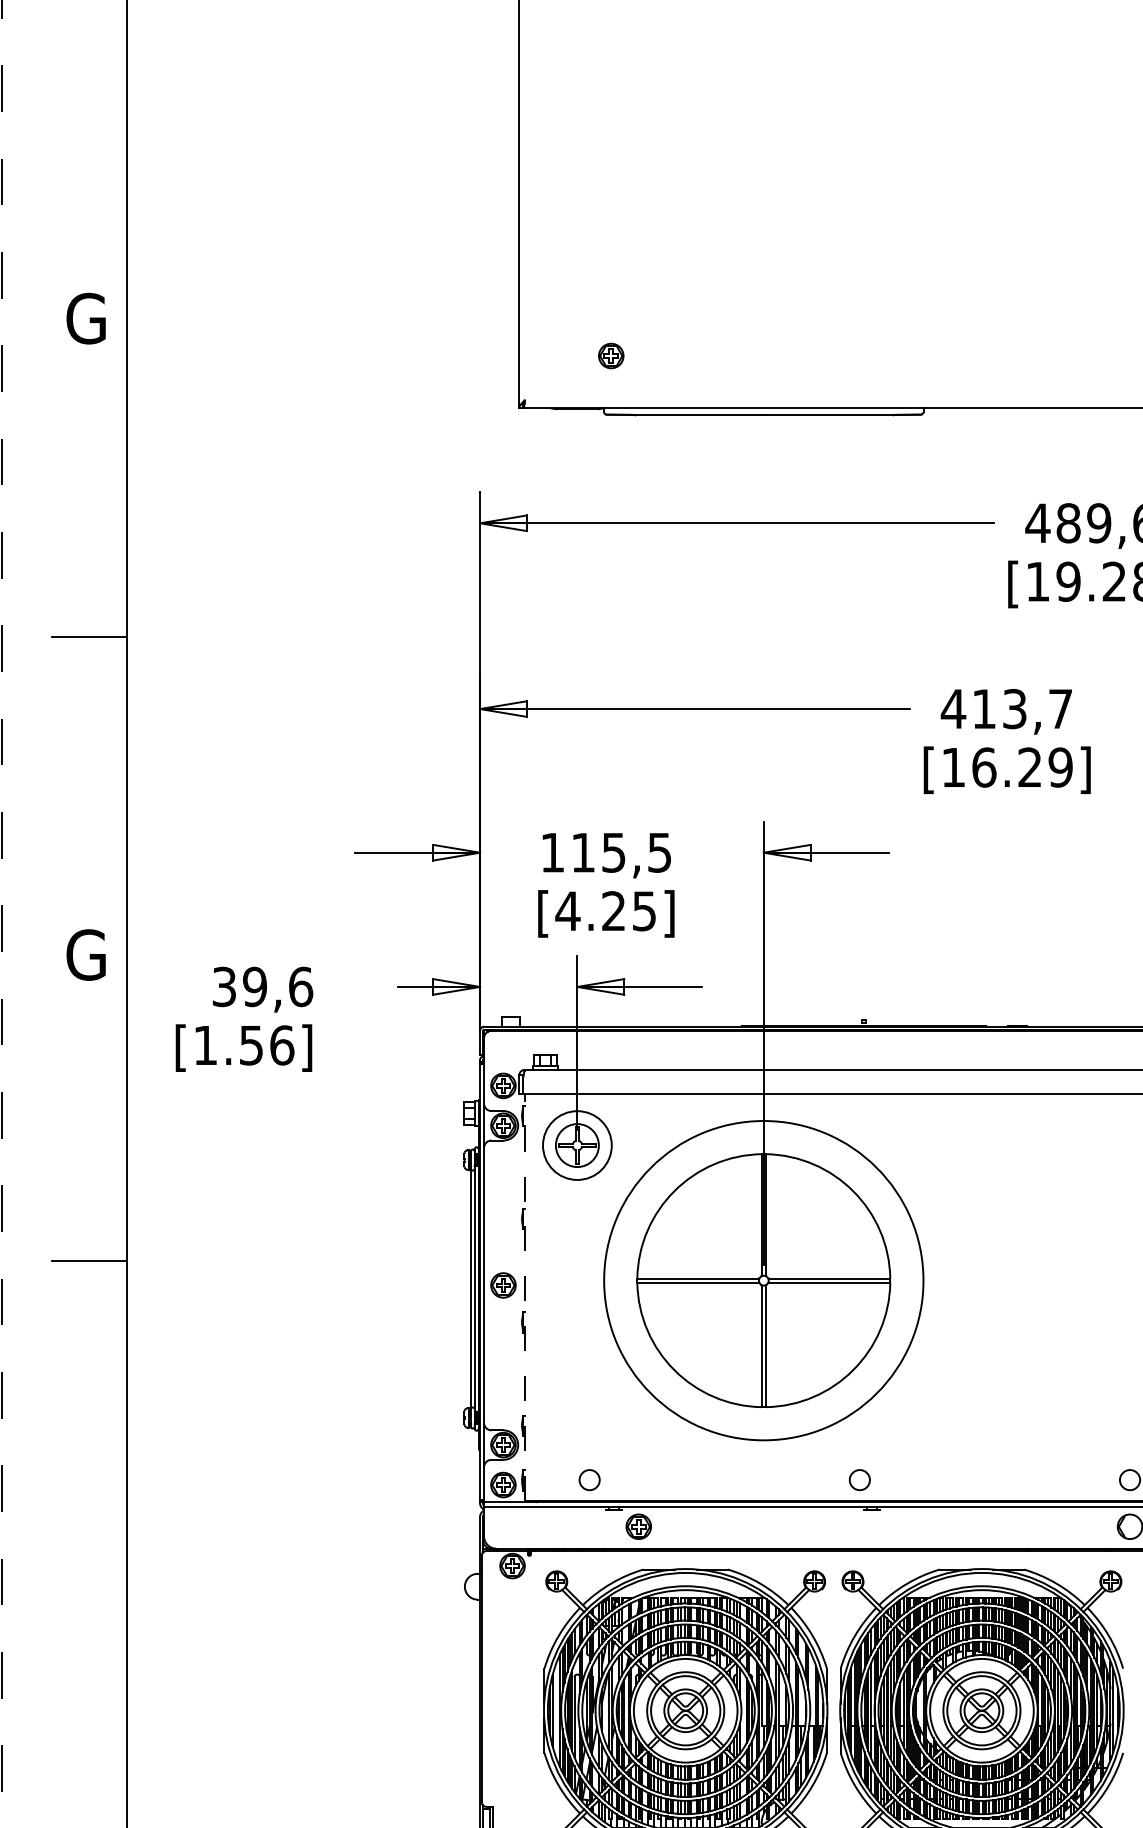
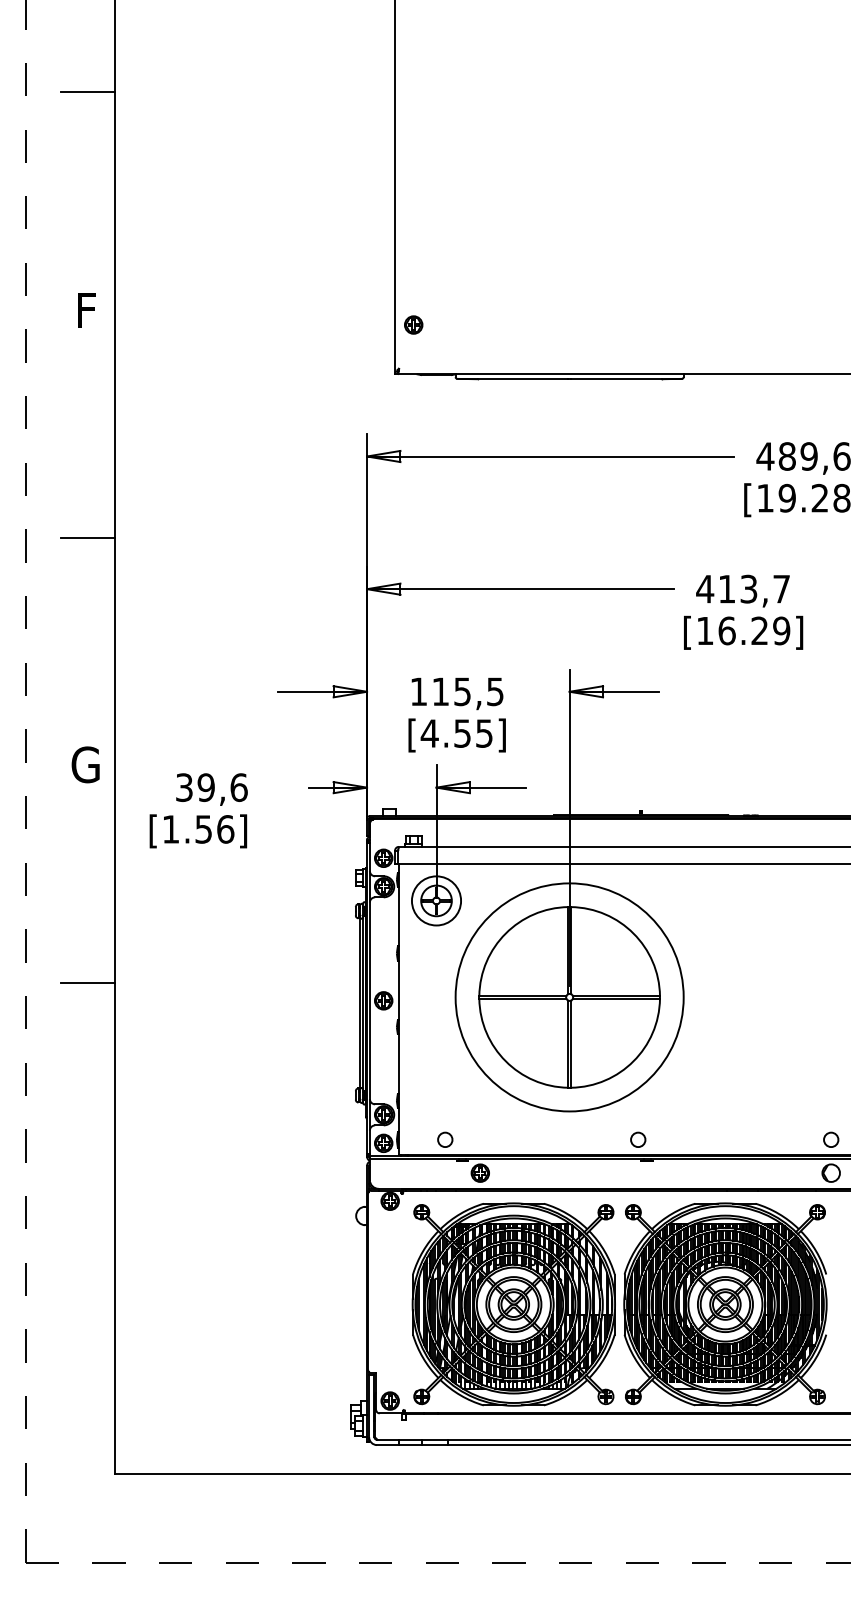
line: (88, 13) -> (87, 92), added
text: (85, 318) -> (85, 310), G -> F
part: (610, 355) -> (413, 324), moved
text: (613, 911) -> (462, 733), [4.25] -> [4.55]
line: (524, 1297) -> (398, 1009), dashed -> solid

